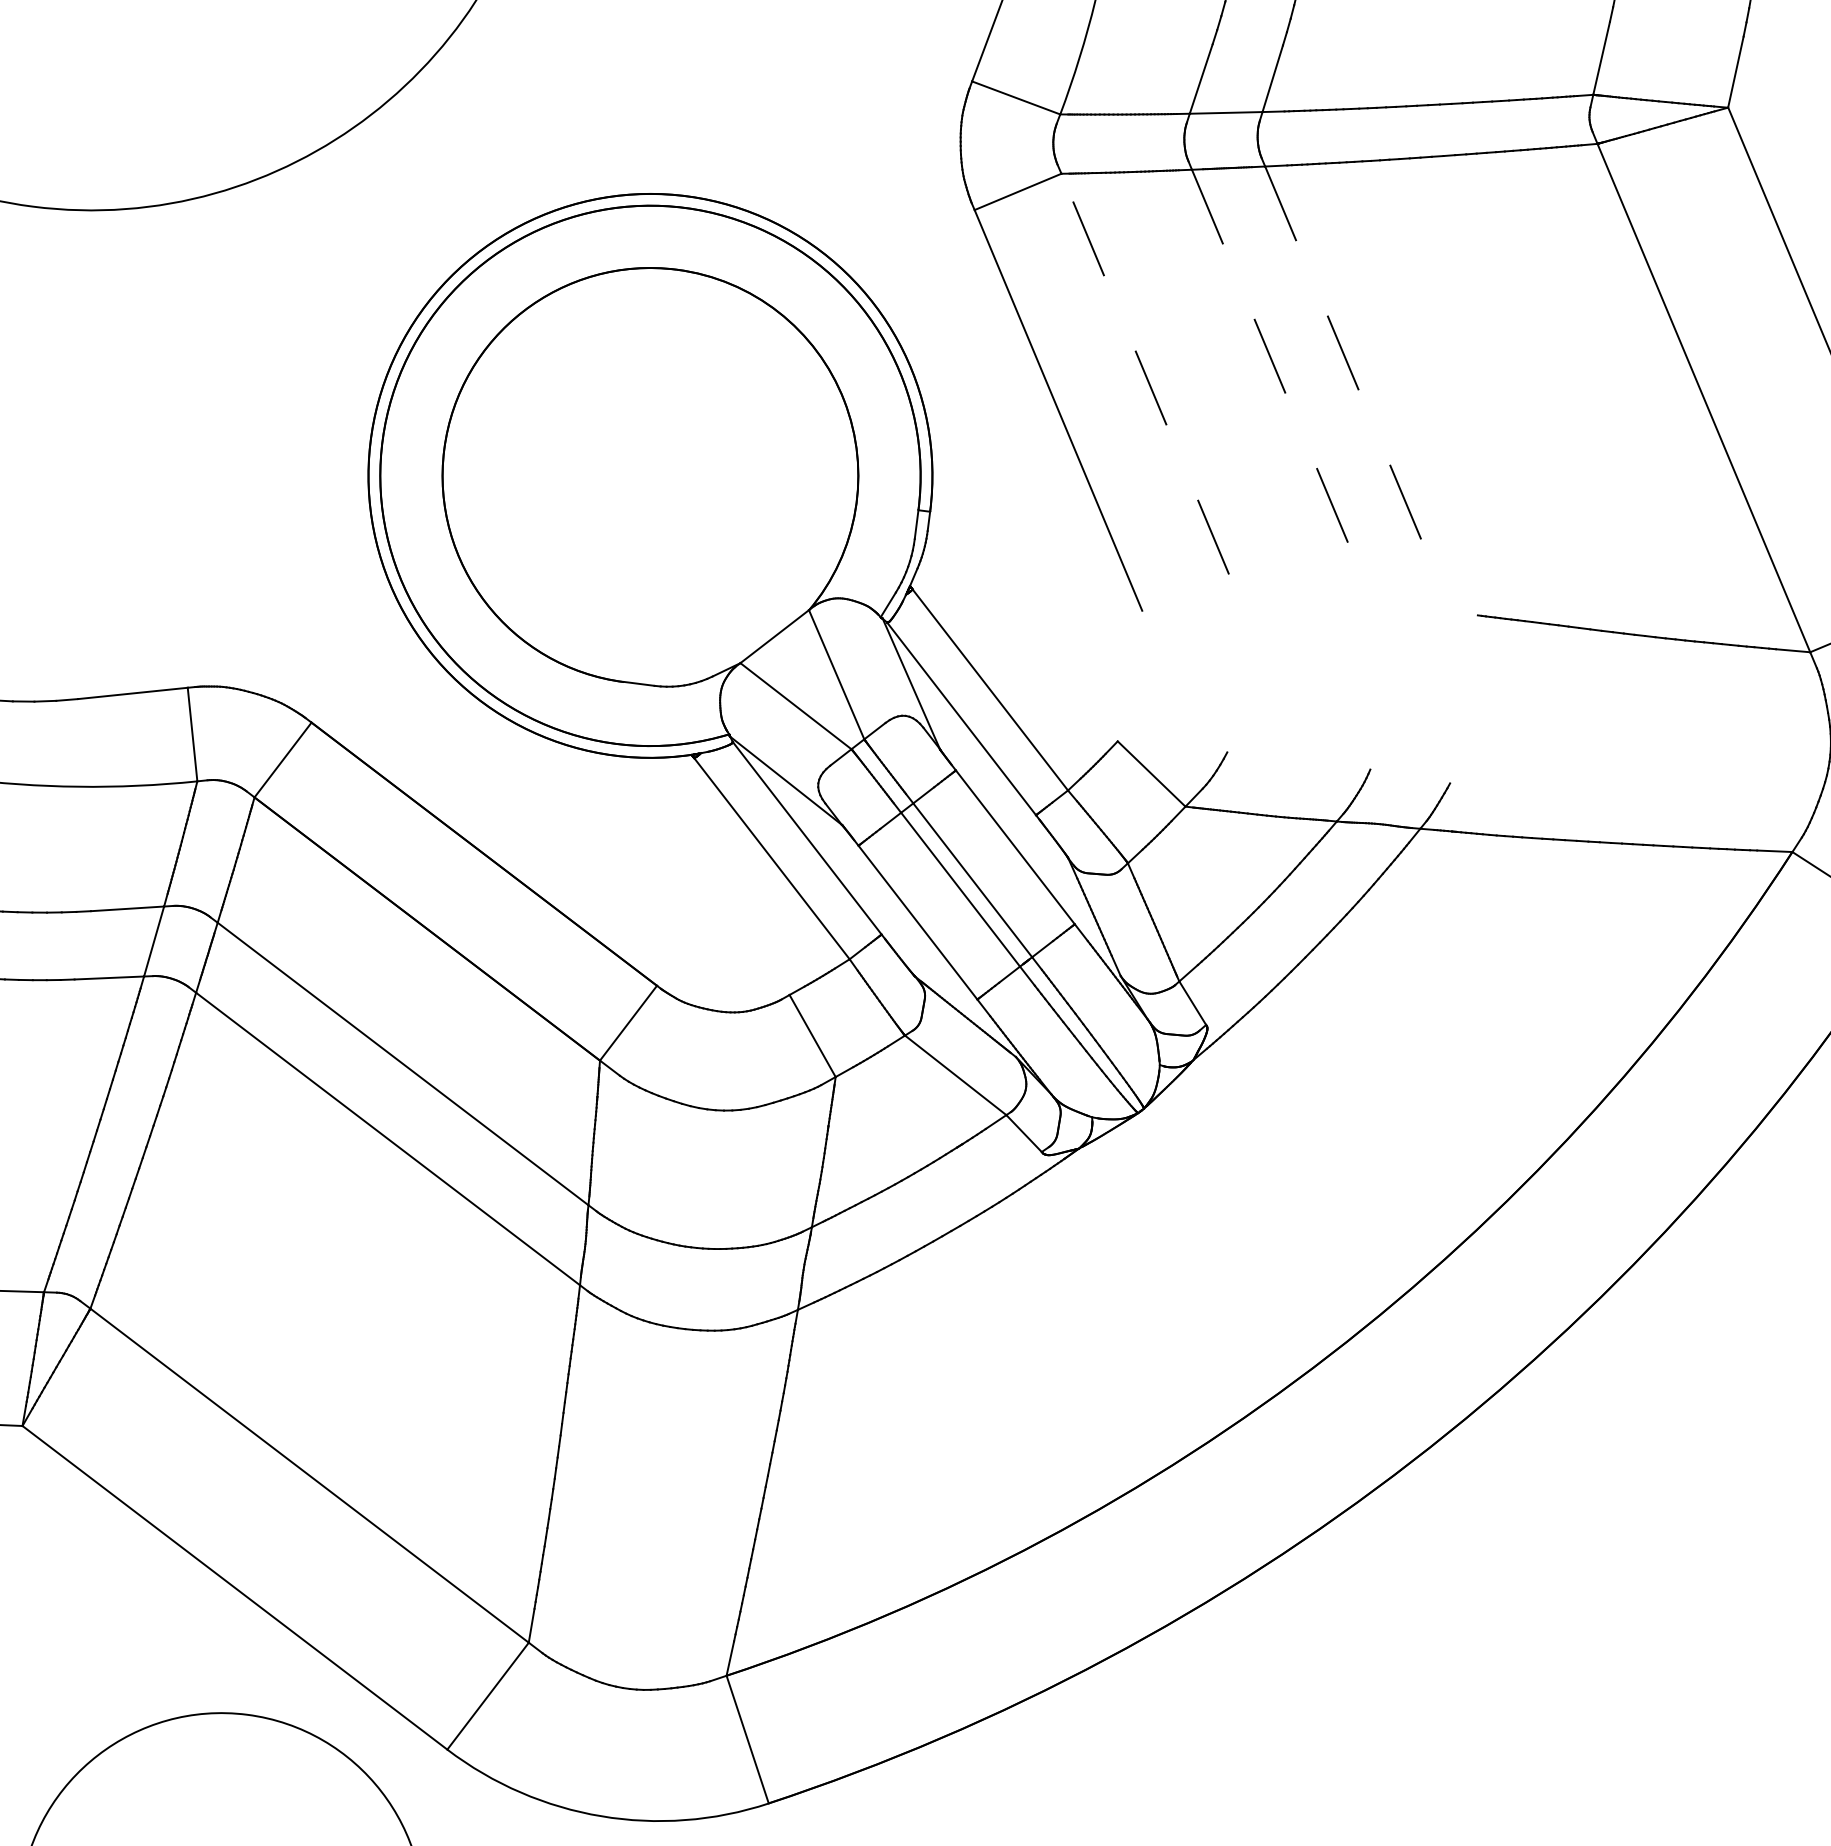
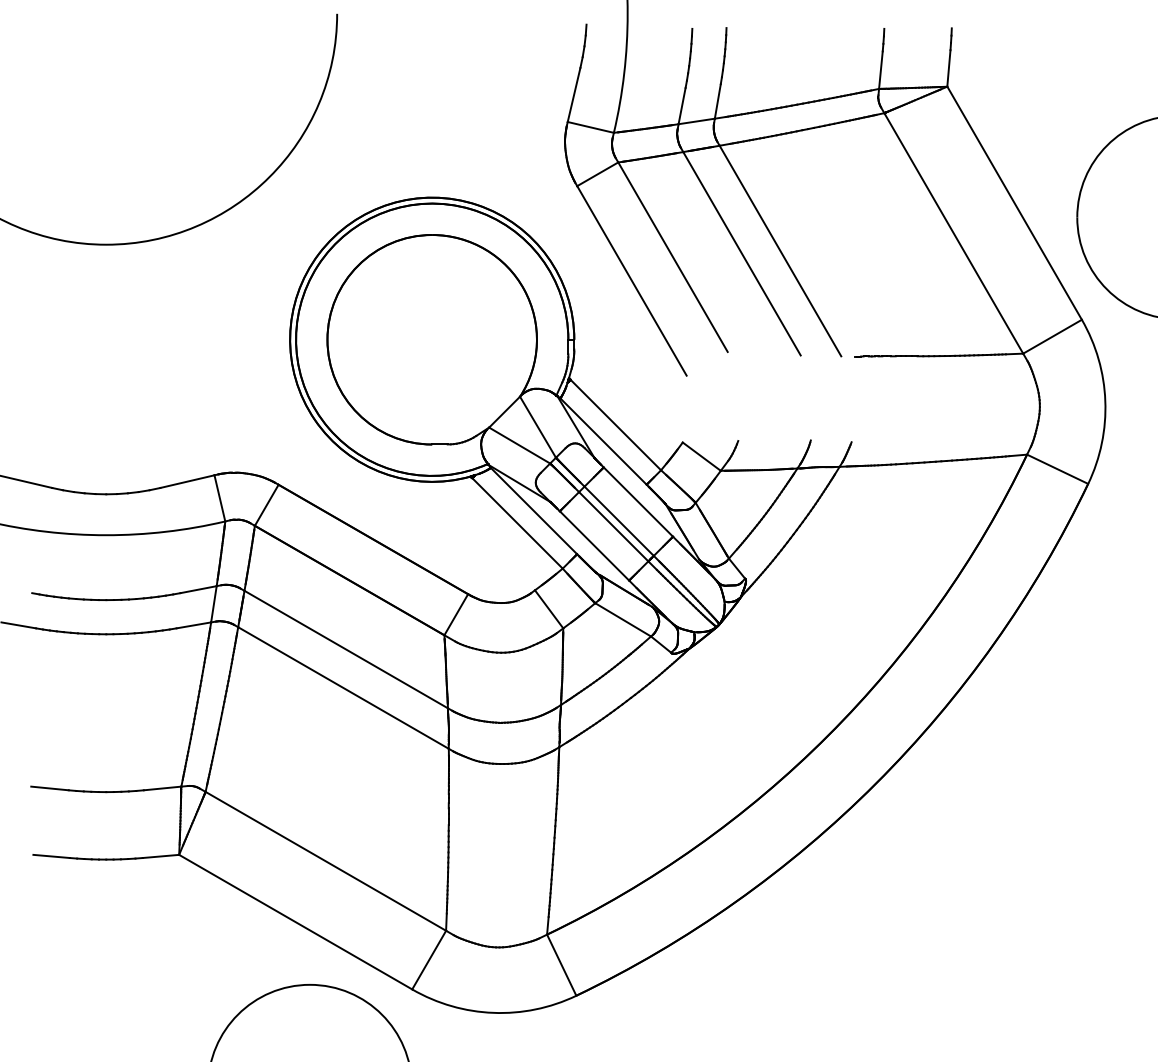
line: (1144, 372) -> (672, 256), dashed -> solid
line: (1282, 386) -> (742, 254), dashed -> solid
line: (1358, 389) -> (780, 251), dashed -> solid

